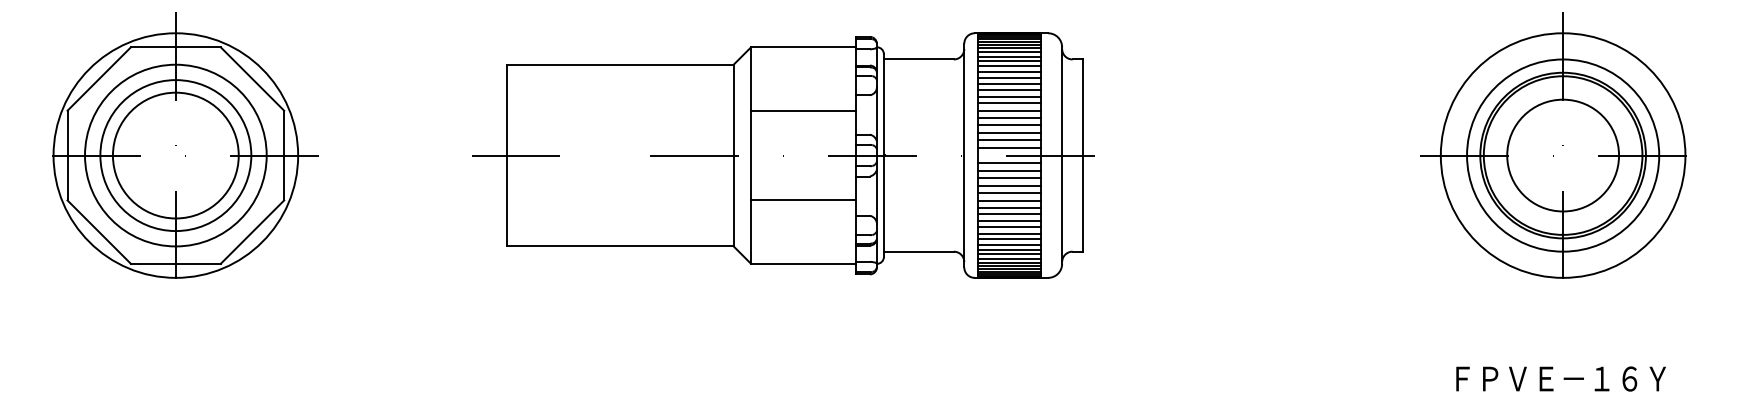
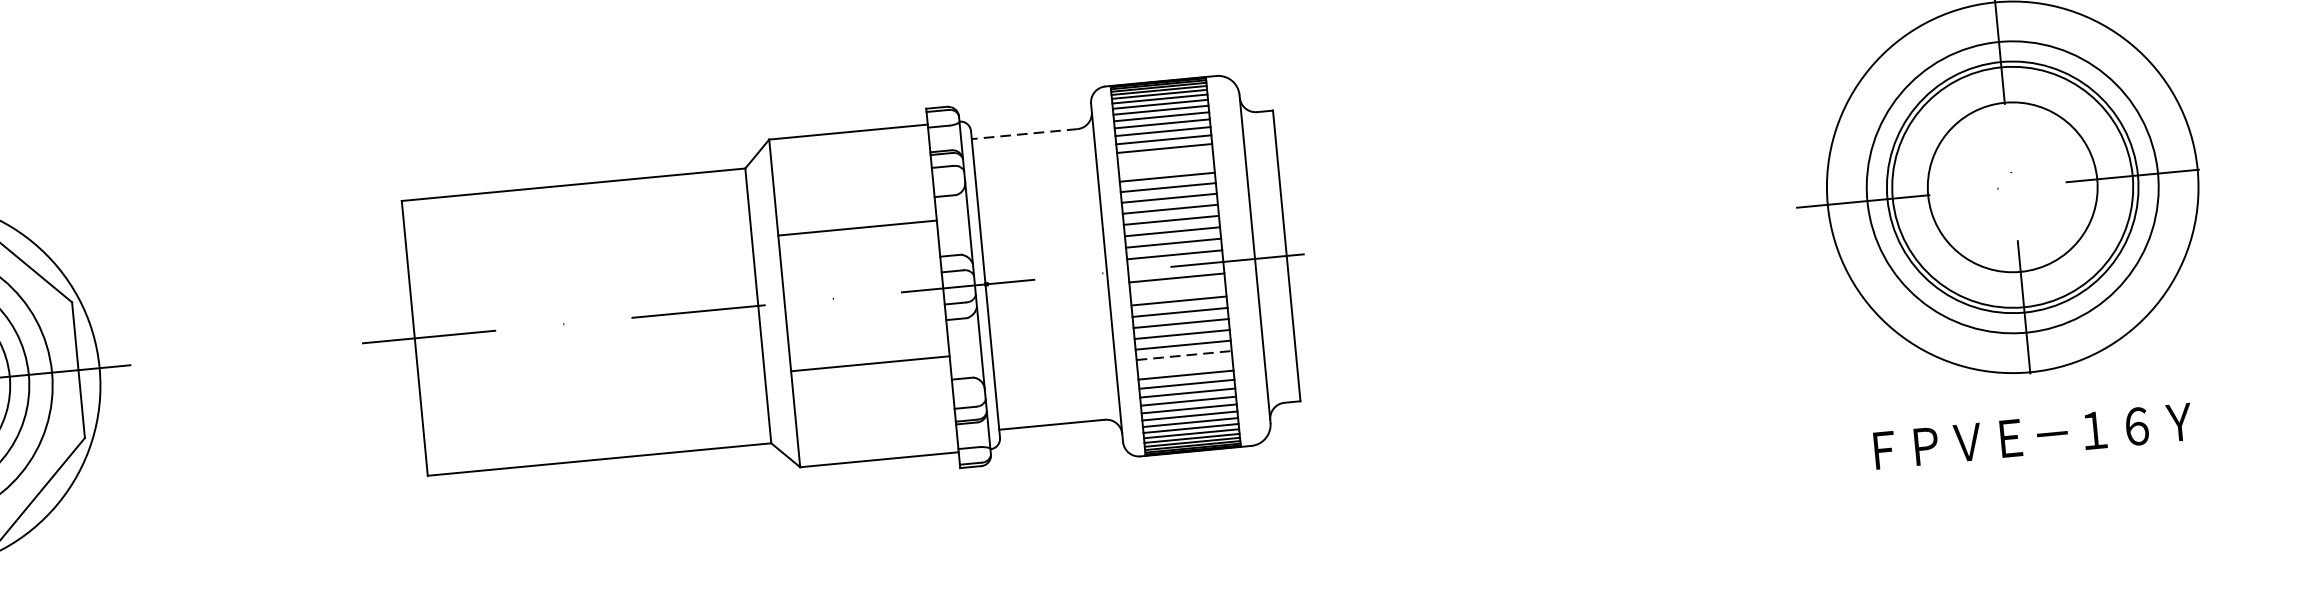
line: (918, 59) -> (1024, 134), solid -> dashed
line: (1009, 83) -> (1165, 157), removed
line: (1009, 90) -> (1166, 168), removed
line: (1009, 170) -> (1177, 289), removed
line: (1010, 214) -> (1185, 355), solid -> dashed
line: (1009, 221) -> (1184, 366), removed
text: (1560, 378) -> (2032, 435), moved

